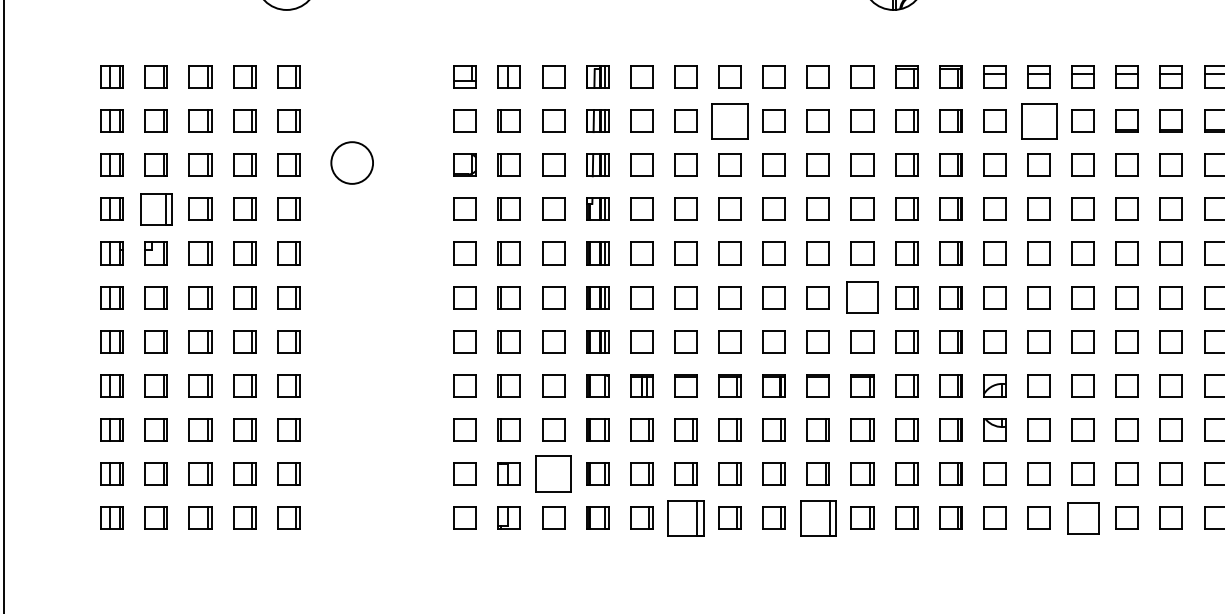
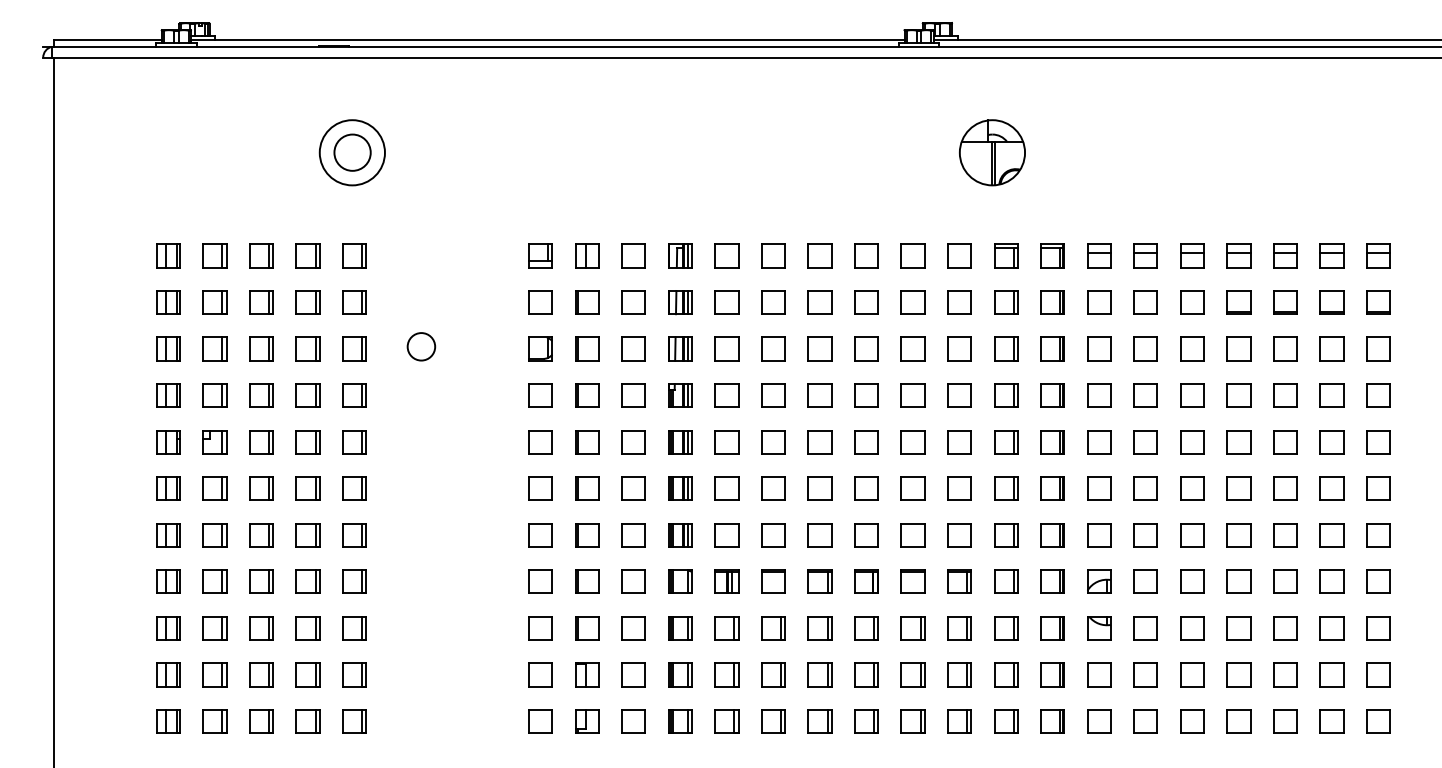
part: (729, 121) -> (819, 302), size x0.62
part: (1038, 121) -> (1145, 302), size x0.62
circle: (352, 162) -> (421, 346), size x0.62
part: (155, 209) -> (214, 395), size x0.71
part: (862, 297) -> (959, 488), size x0.71
part: (553, 473) -> (633, 674), size x0.62
part: (686, 518) -> (773, 721), size x0.62
part: (817, 518) -> (912, 721), size x0.62
part: (1083, 518) -> (1192, 721), size x0.71

